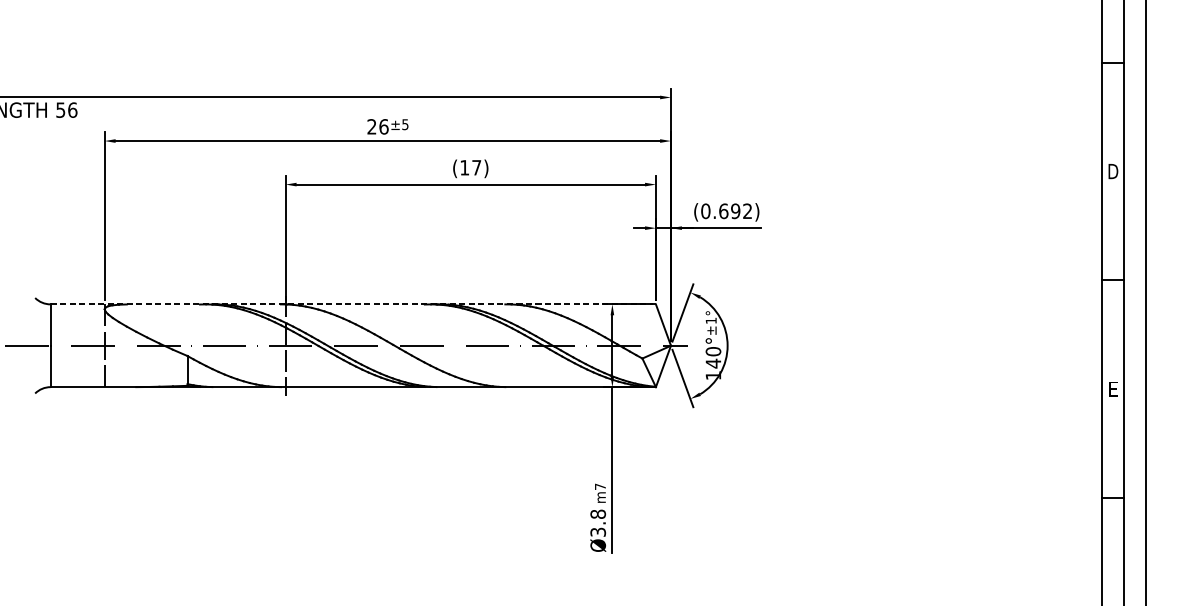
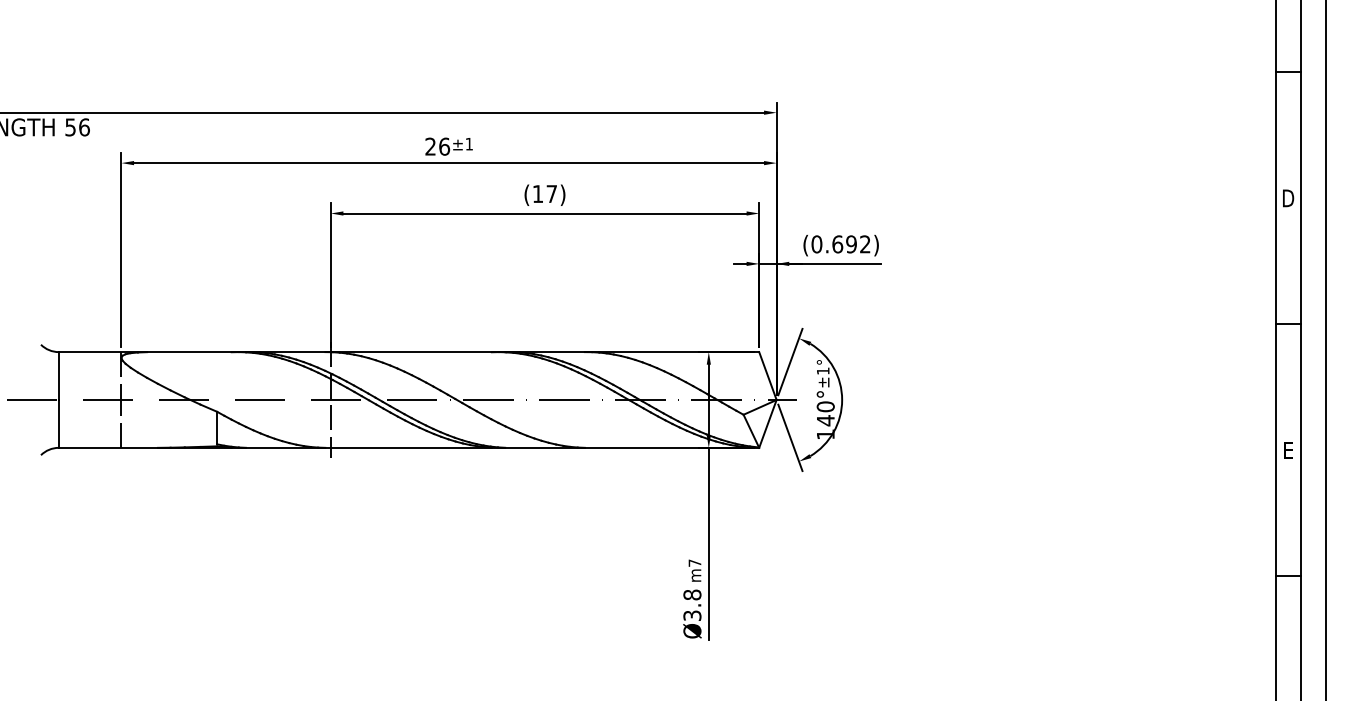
text: (404, 124) -> (468, 144), ±5 -> ±1
line: (353, 304) -> (409, 352), dashed -> solid

